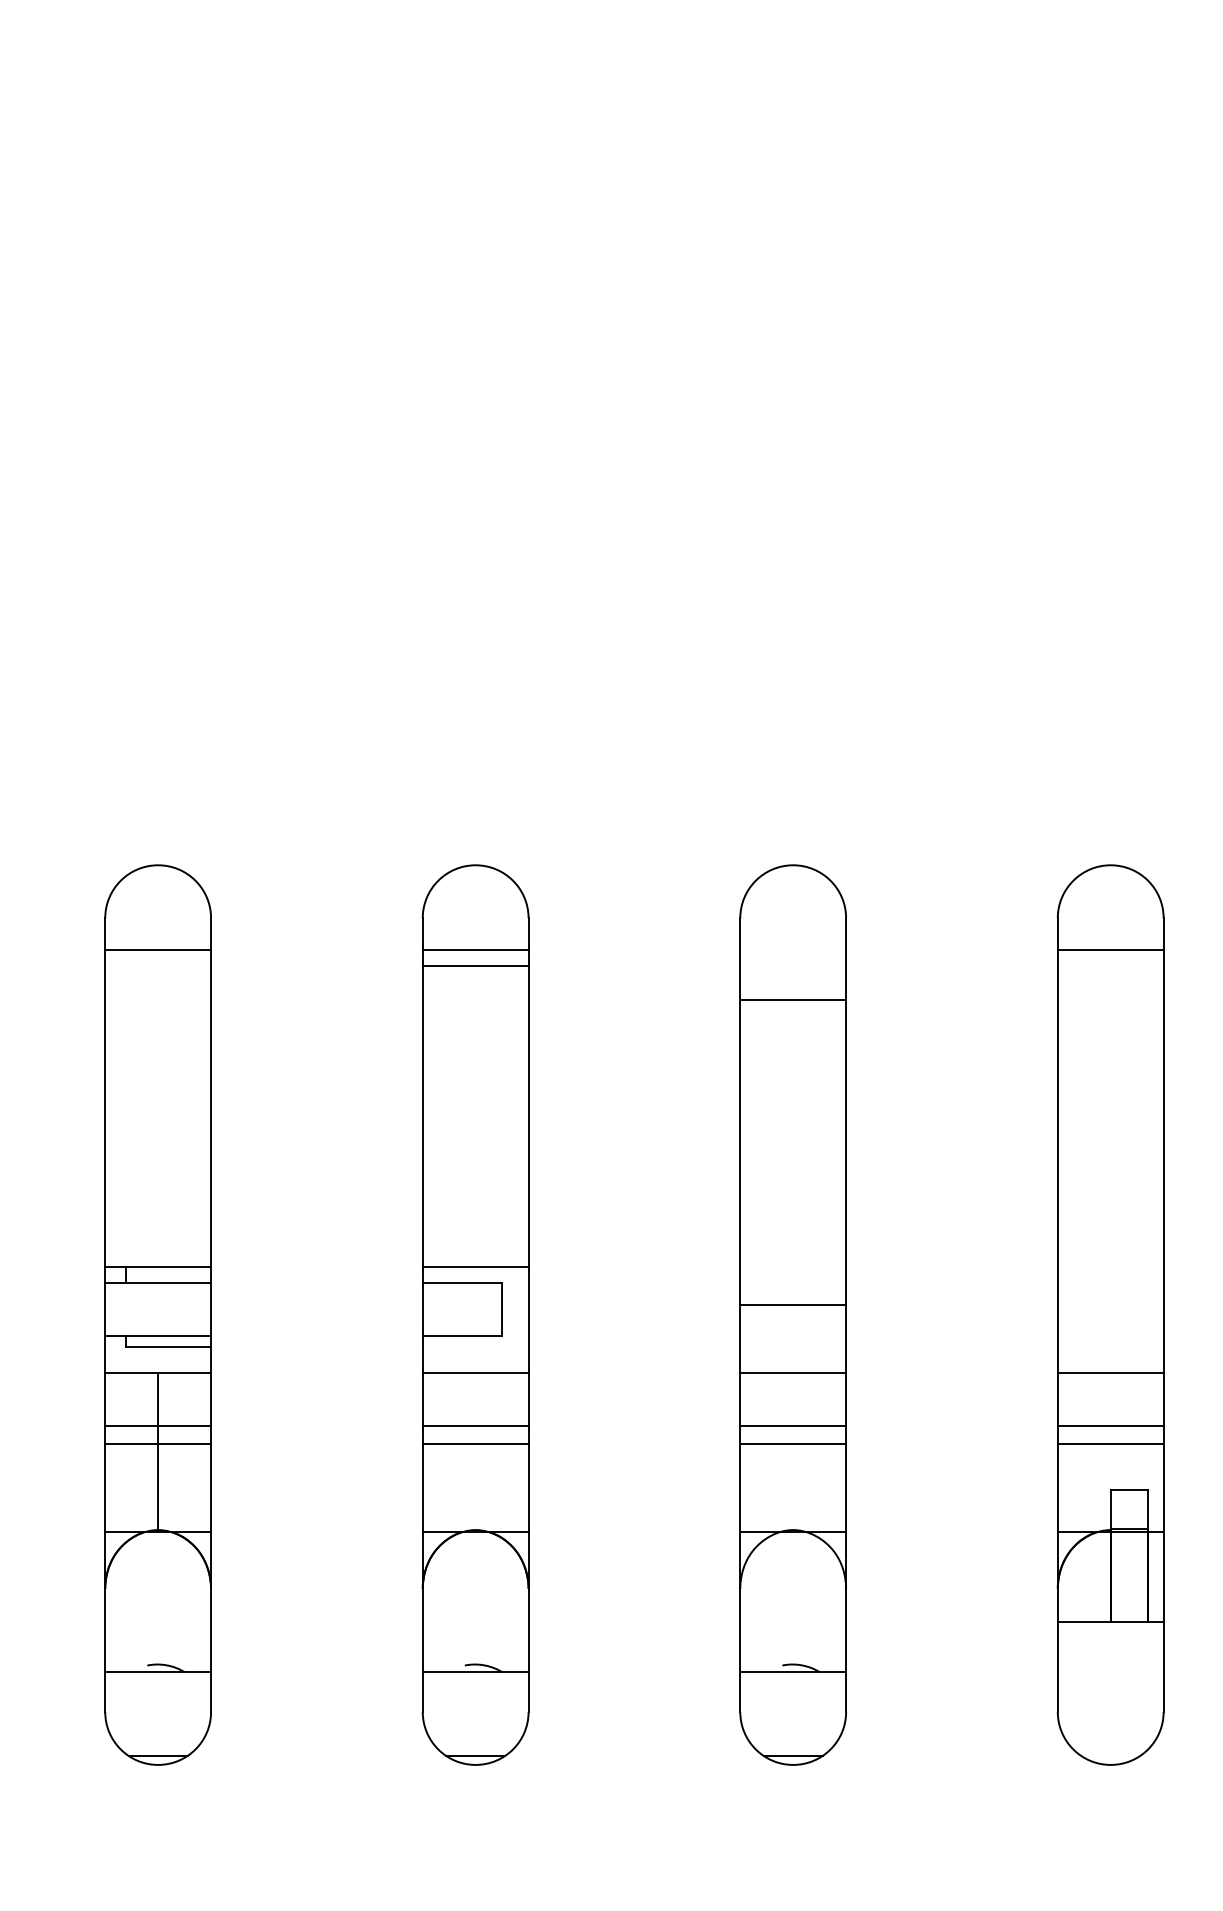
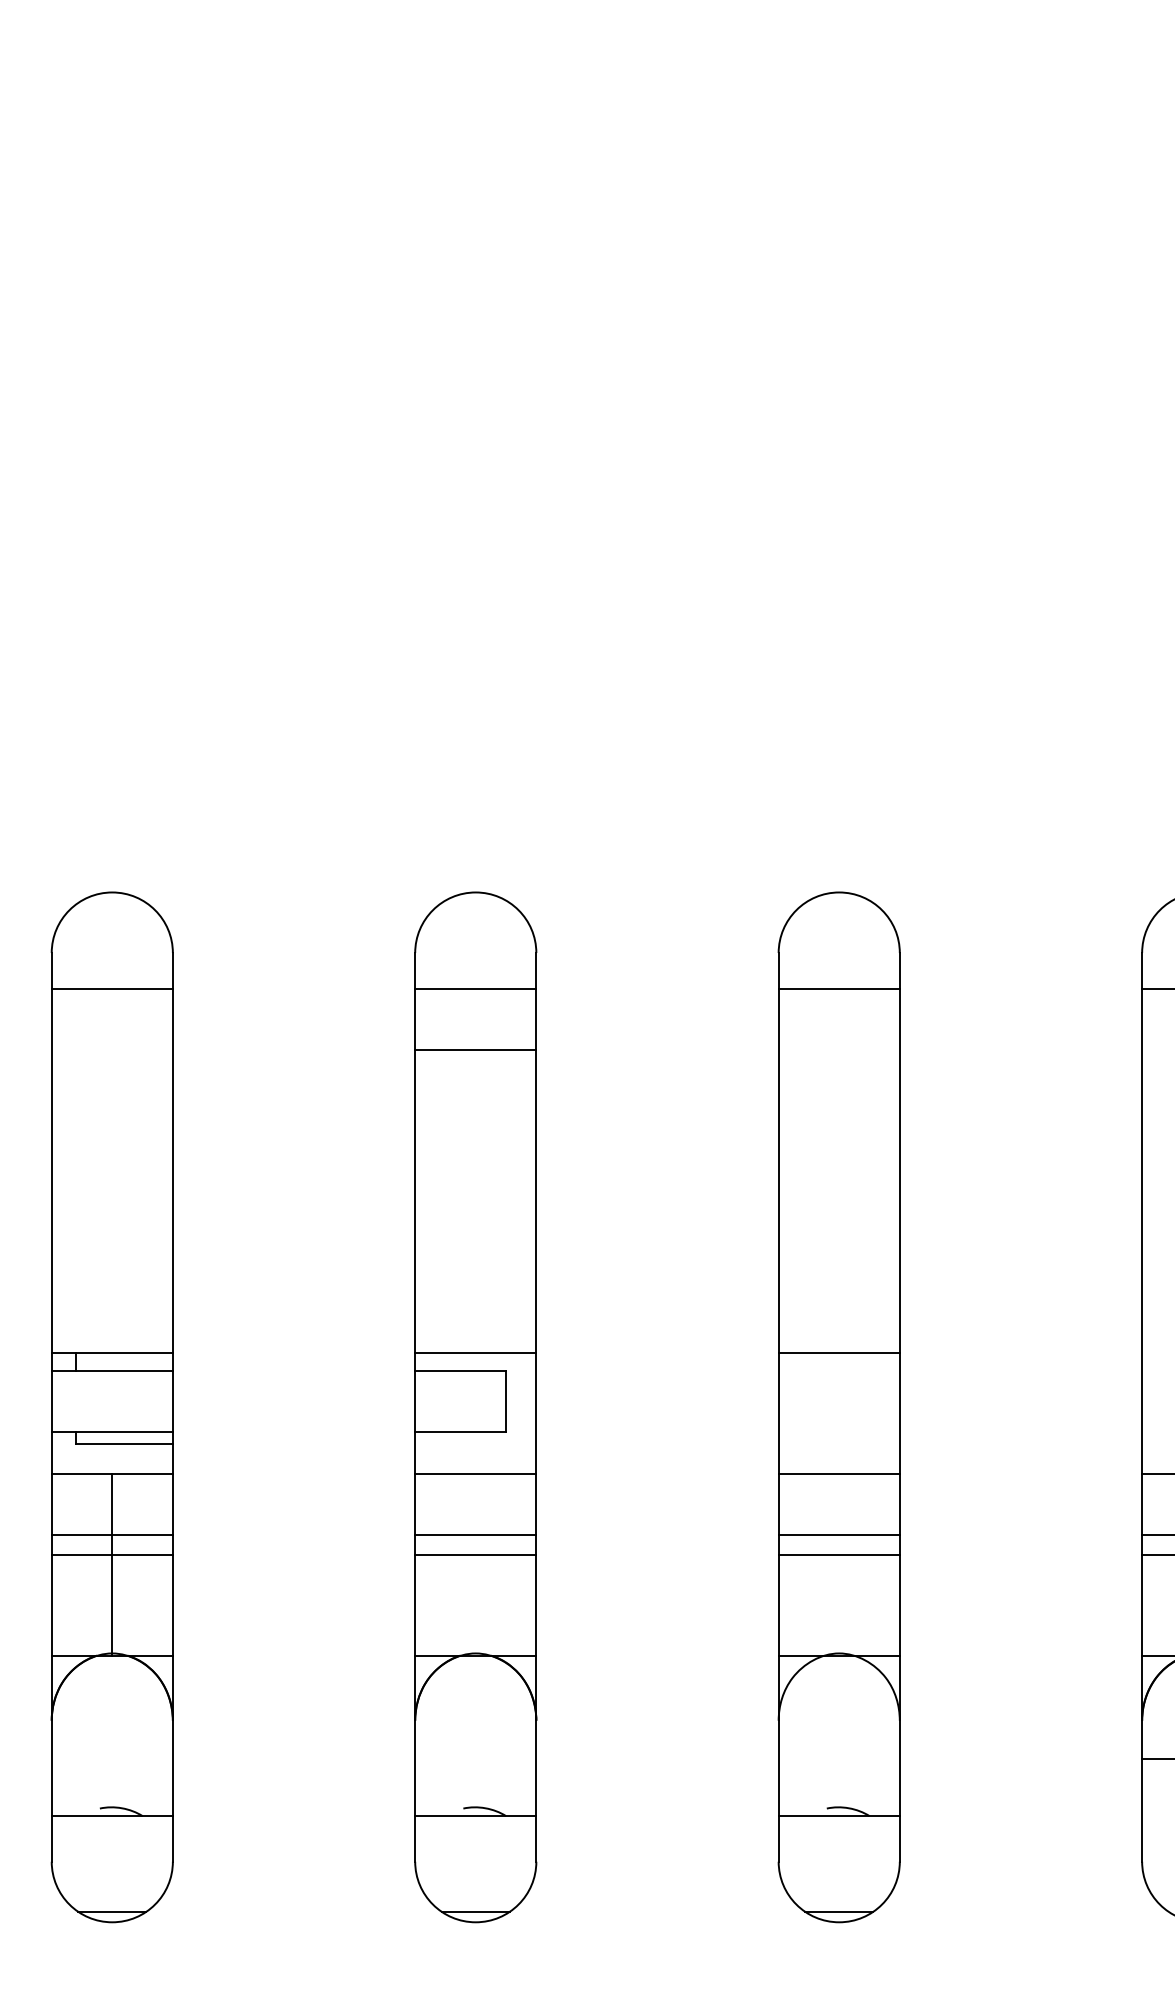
line: (475, 965) -> (475, 1049), moved
line: (793, 999) -> (839, 988), moved
line: (793, 1305) -> (839, 1352), moved

